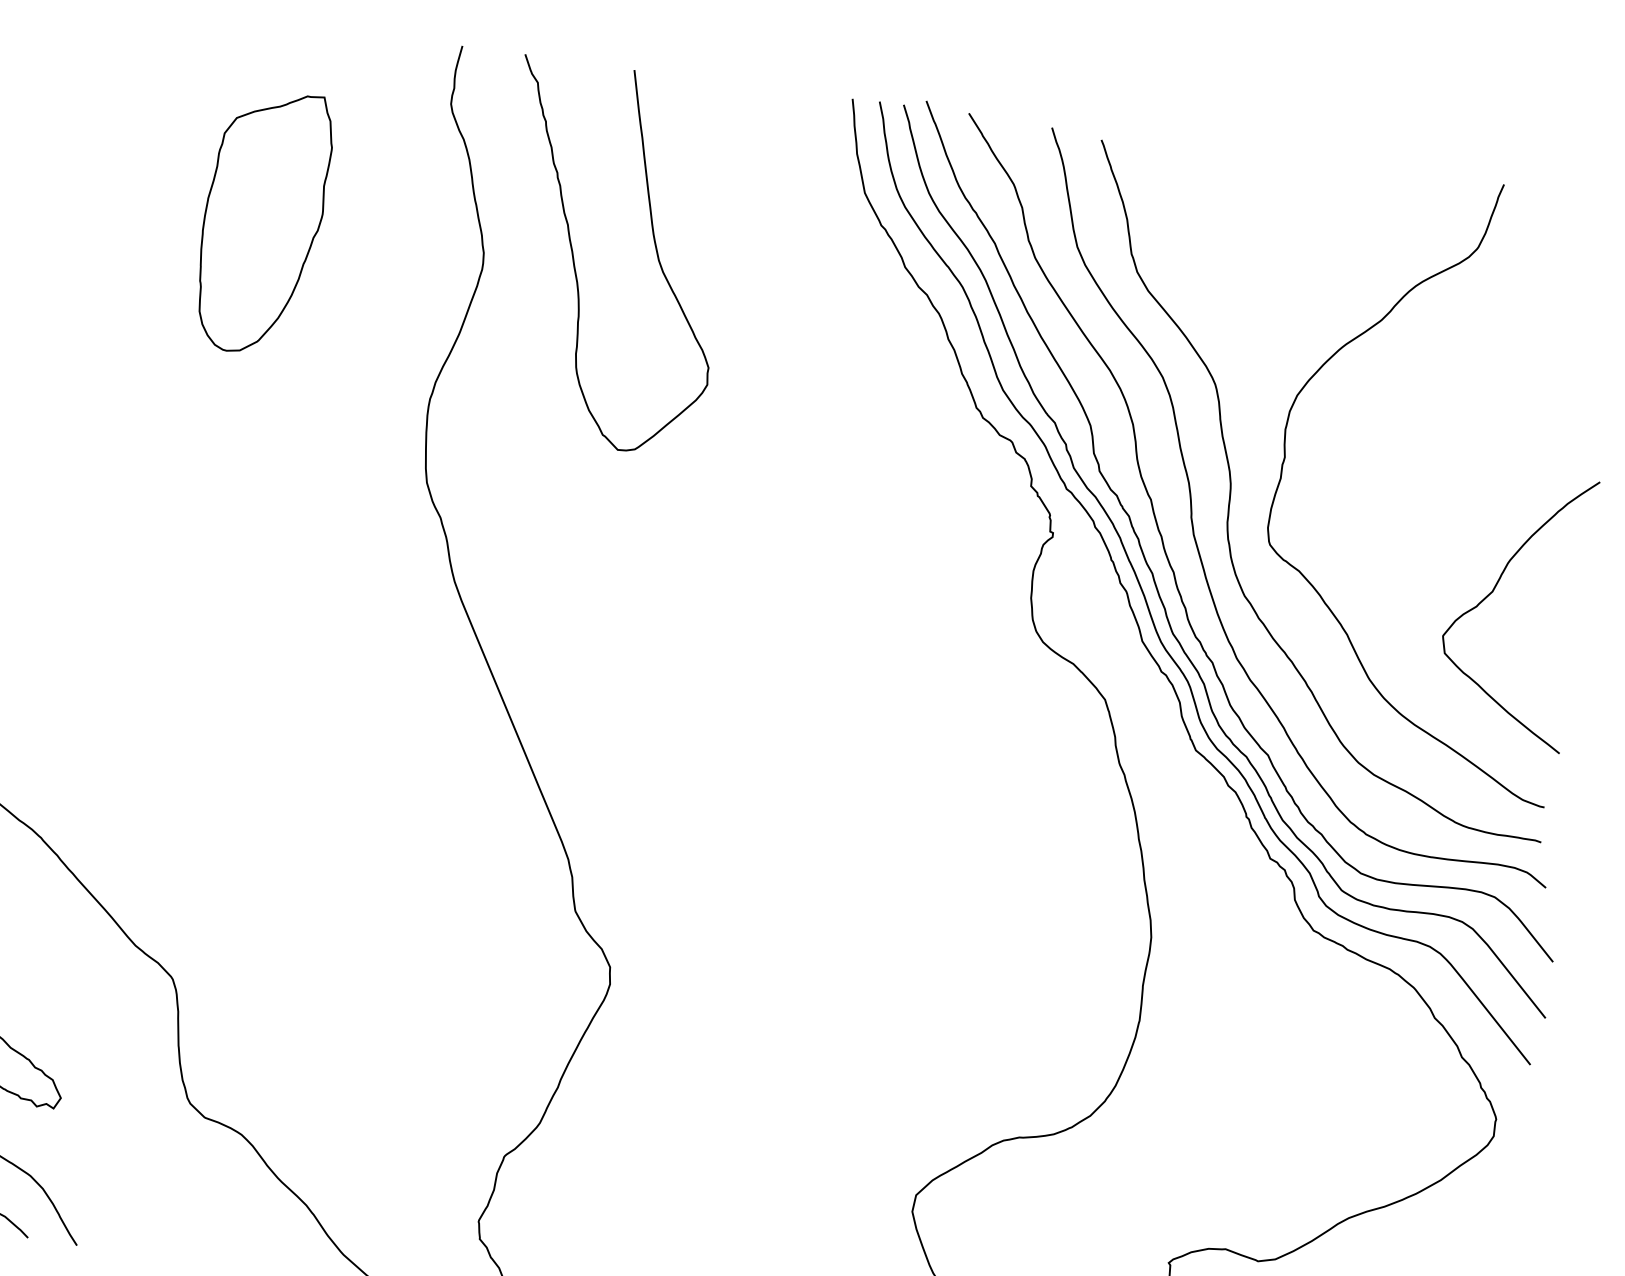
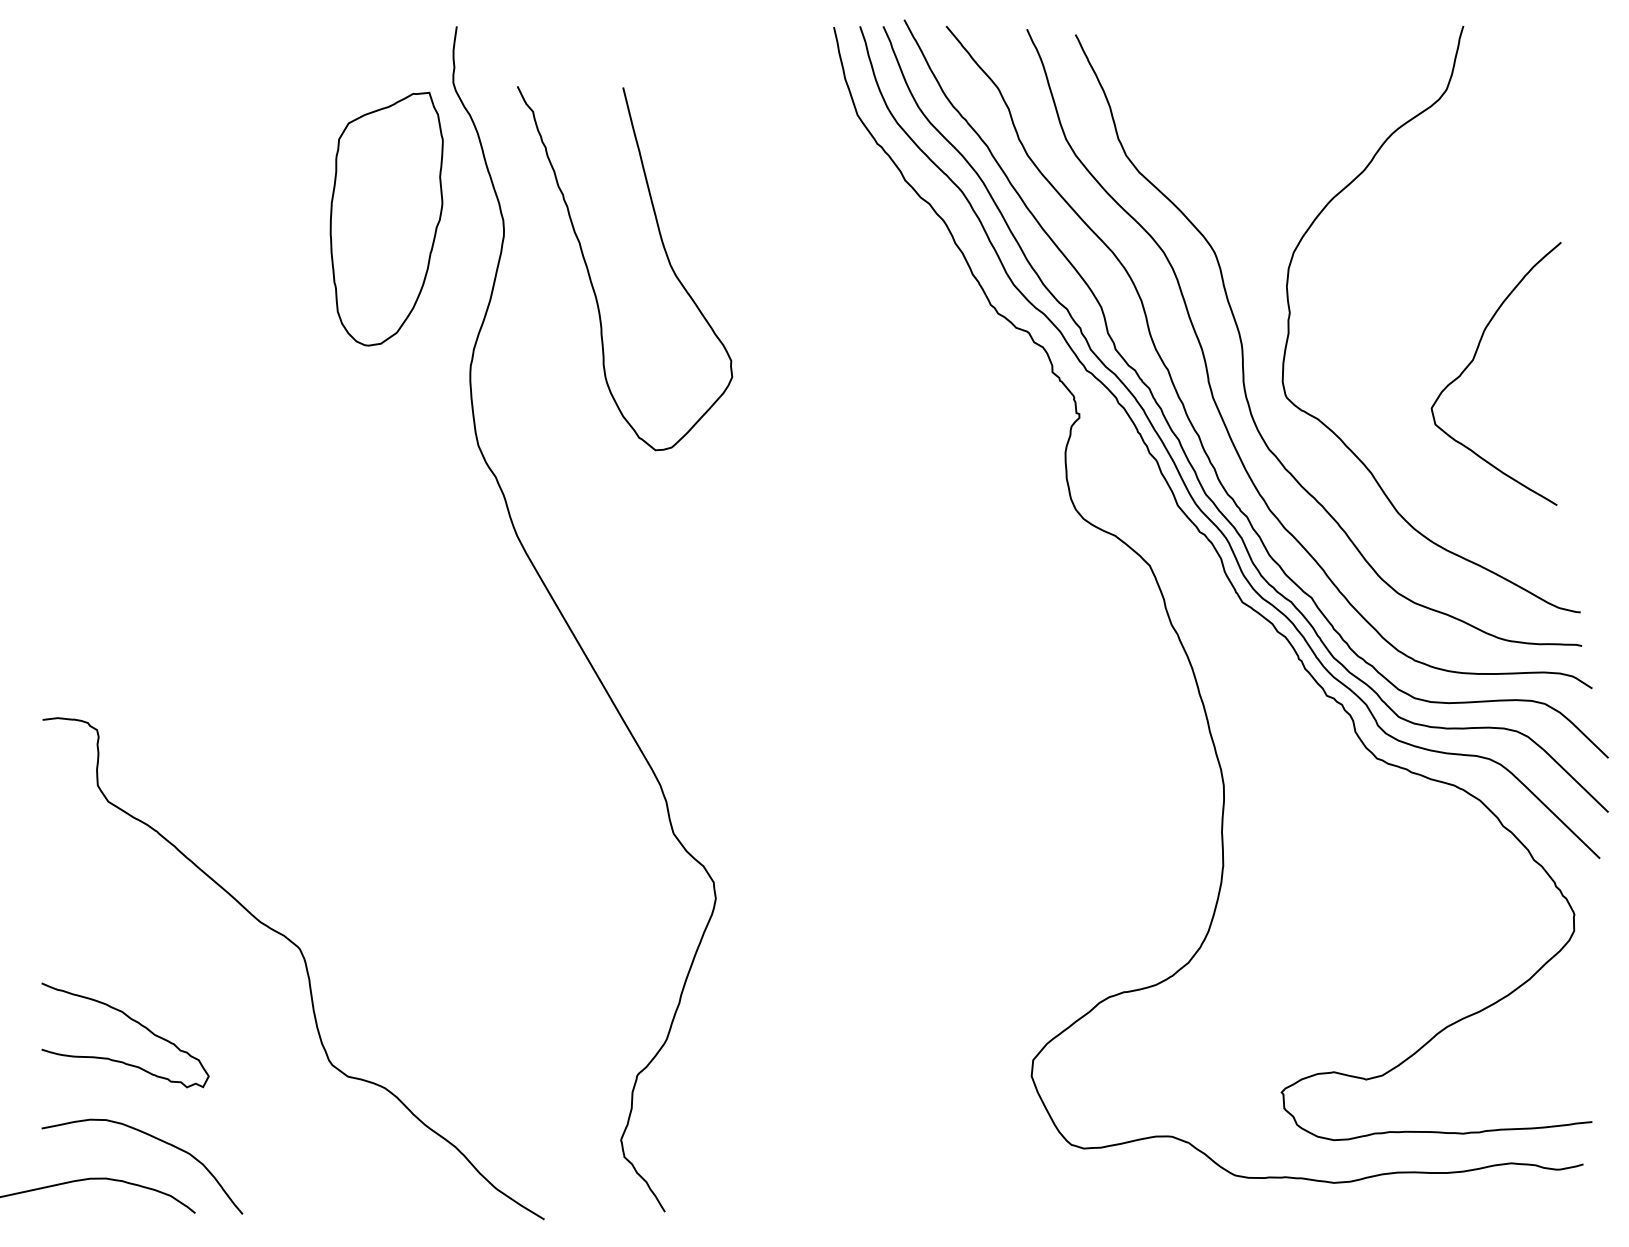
part: (262, 221) -> (386, 218), moved
curve: (574, 260) -> (590, 275), moved
curve: (1492, 593) -> (1473, 361), moved

